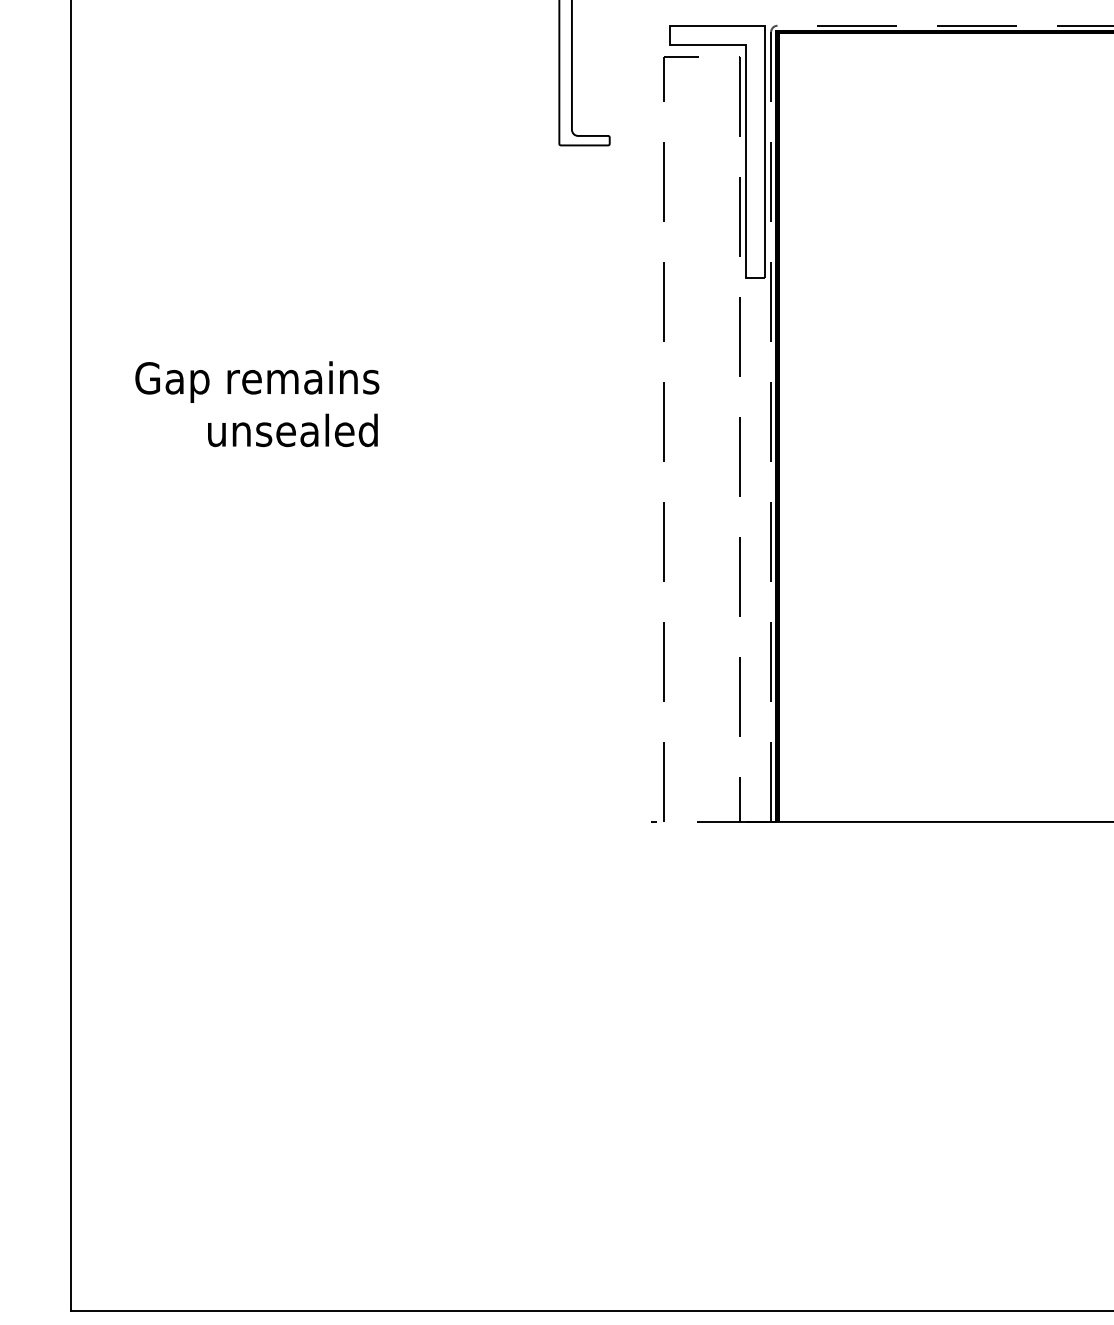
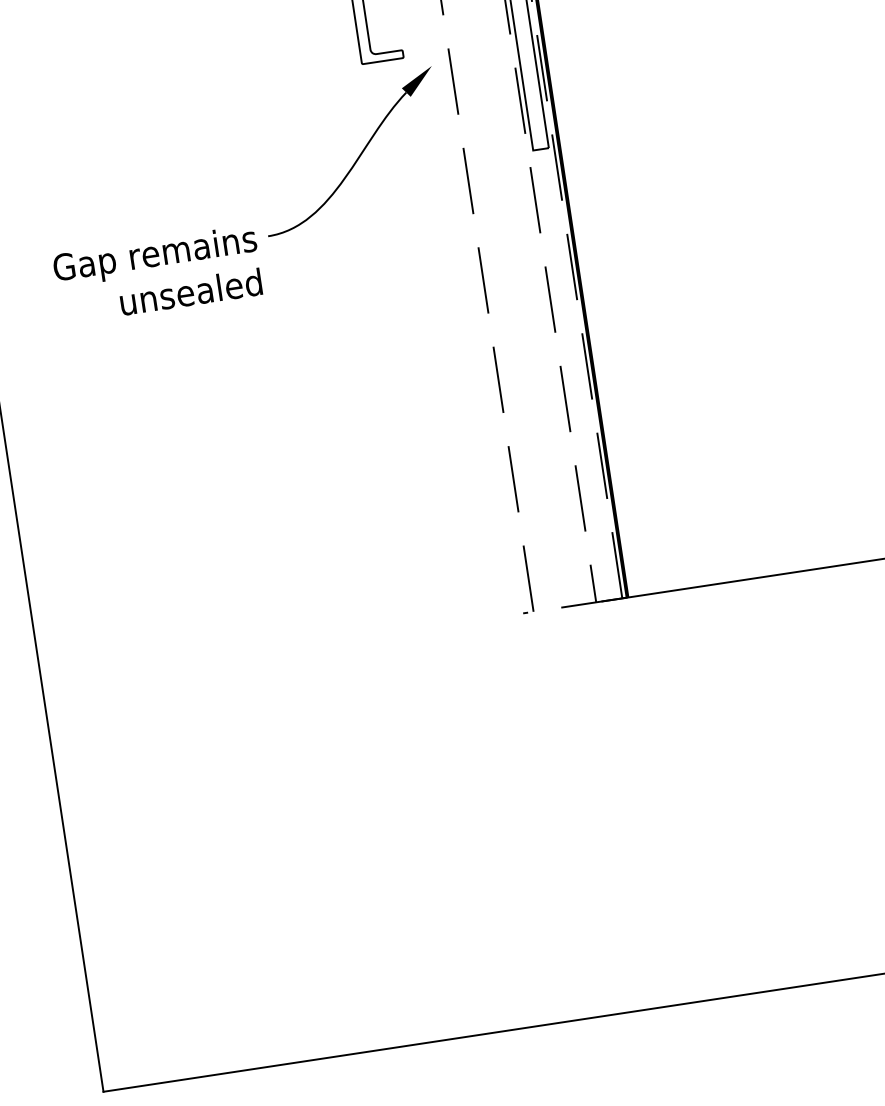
part: (539, 252) -> (358, 155), added
text: (257, 404) -> (158, 274), moved

